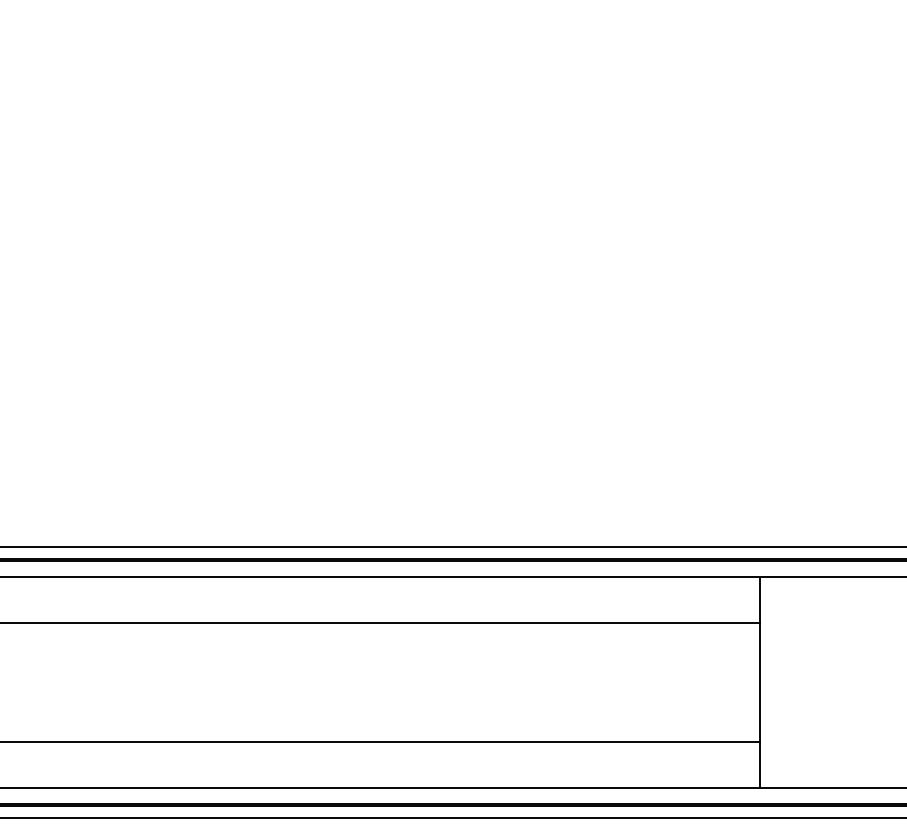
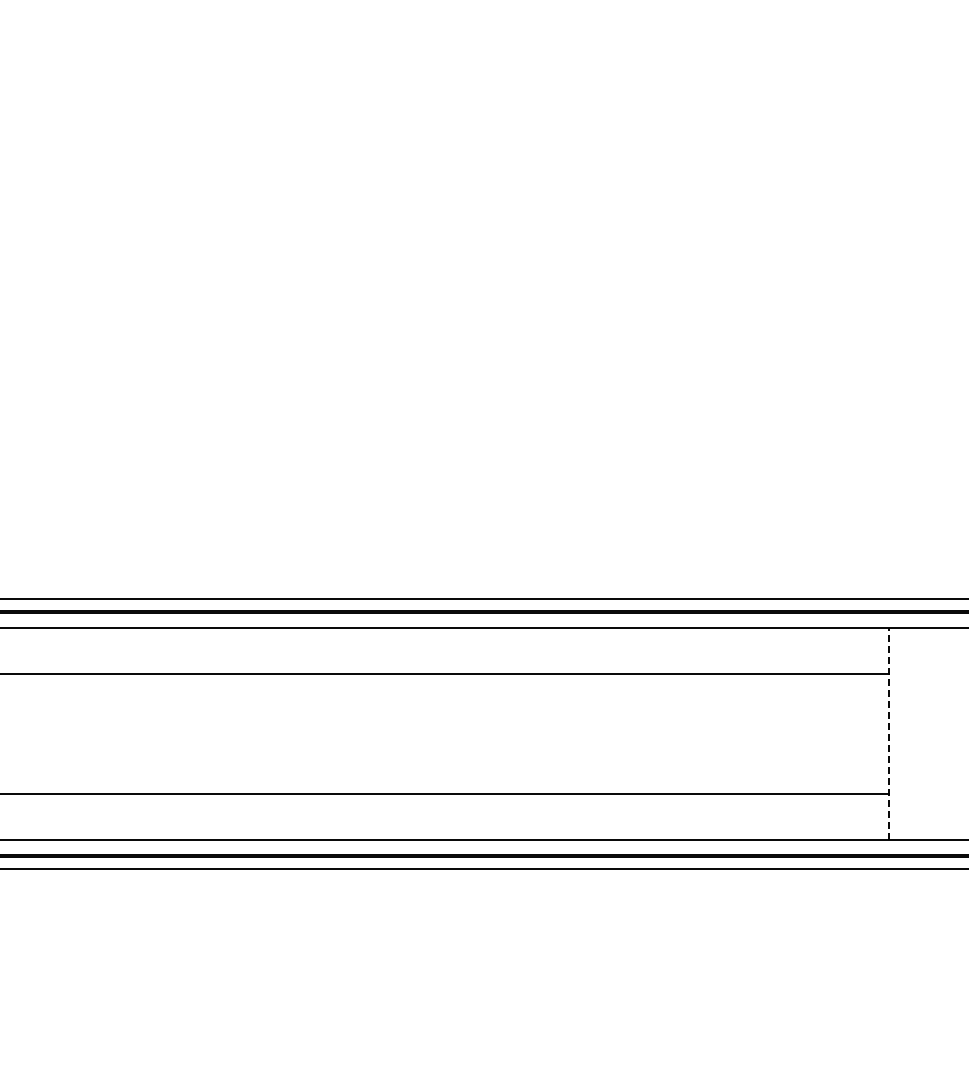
line: (759, 683) -> (889, 734), solid -> dashed

